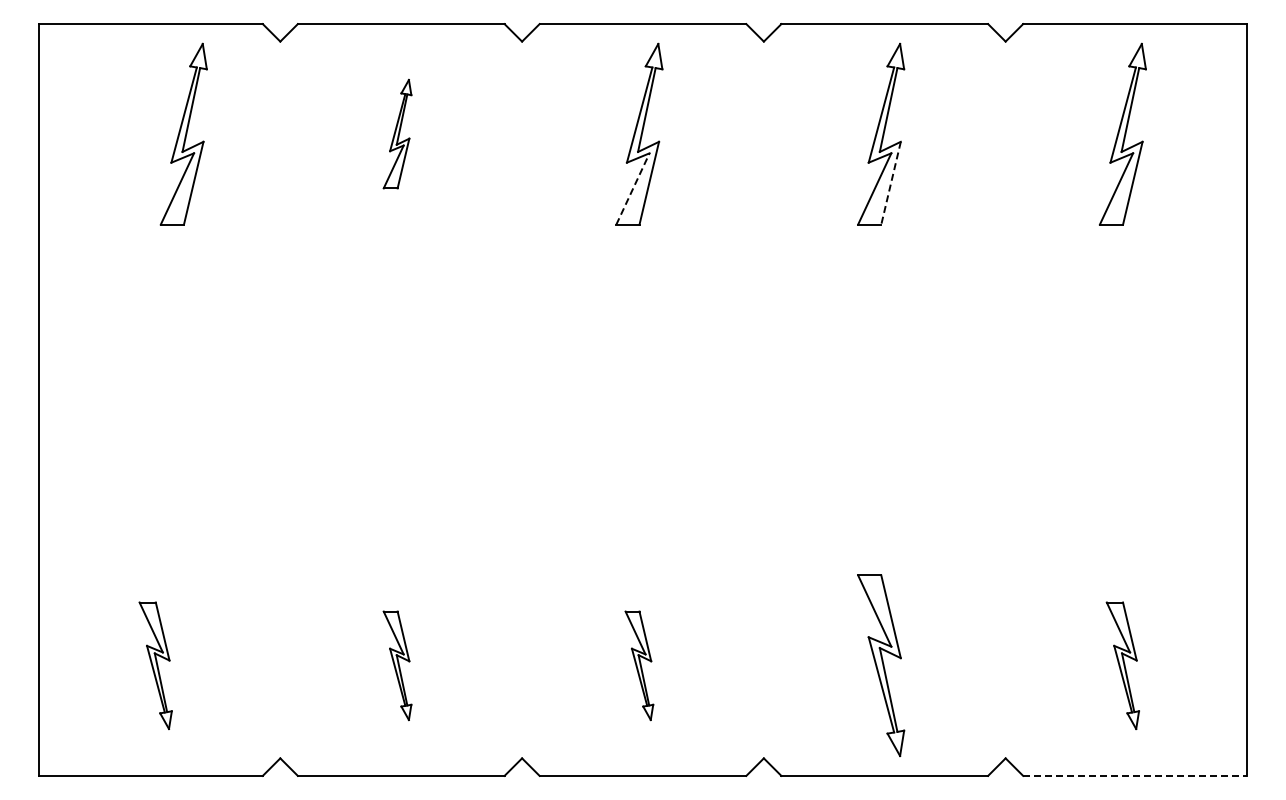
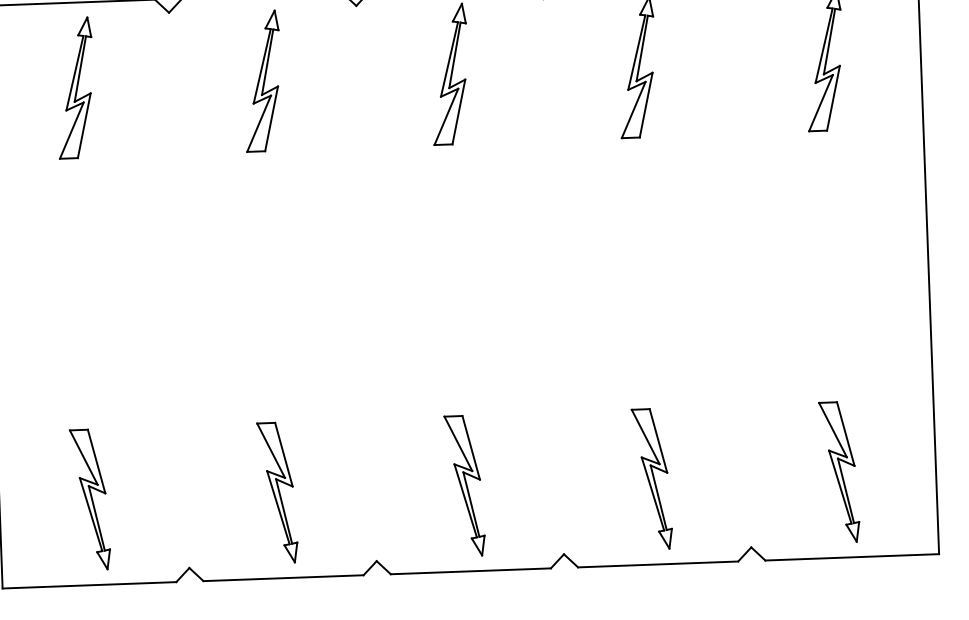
part: (183, 133) -> (74, 87), moved
part: (397, 133) -> (262, 80), size x1.67
line: (891, 183) -> (646, 105), dashed -> solid
line: (633, 188) -> (446, 116), dashed -> solid
part: (155, 665) -> (90, 499), size x1.43
part: (397, 665) -> (277, 492), size x1.67
part: (639, 665) -> (465, 485), size x1.67
part: (1122, 665) -> (839, 472), size x1.43
line: (1135, 775) -> (852, 557), dashed -> solid

